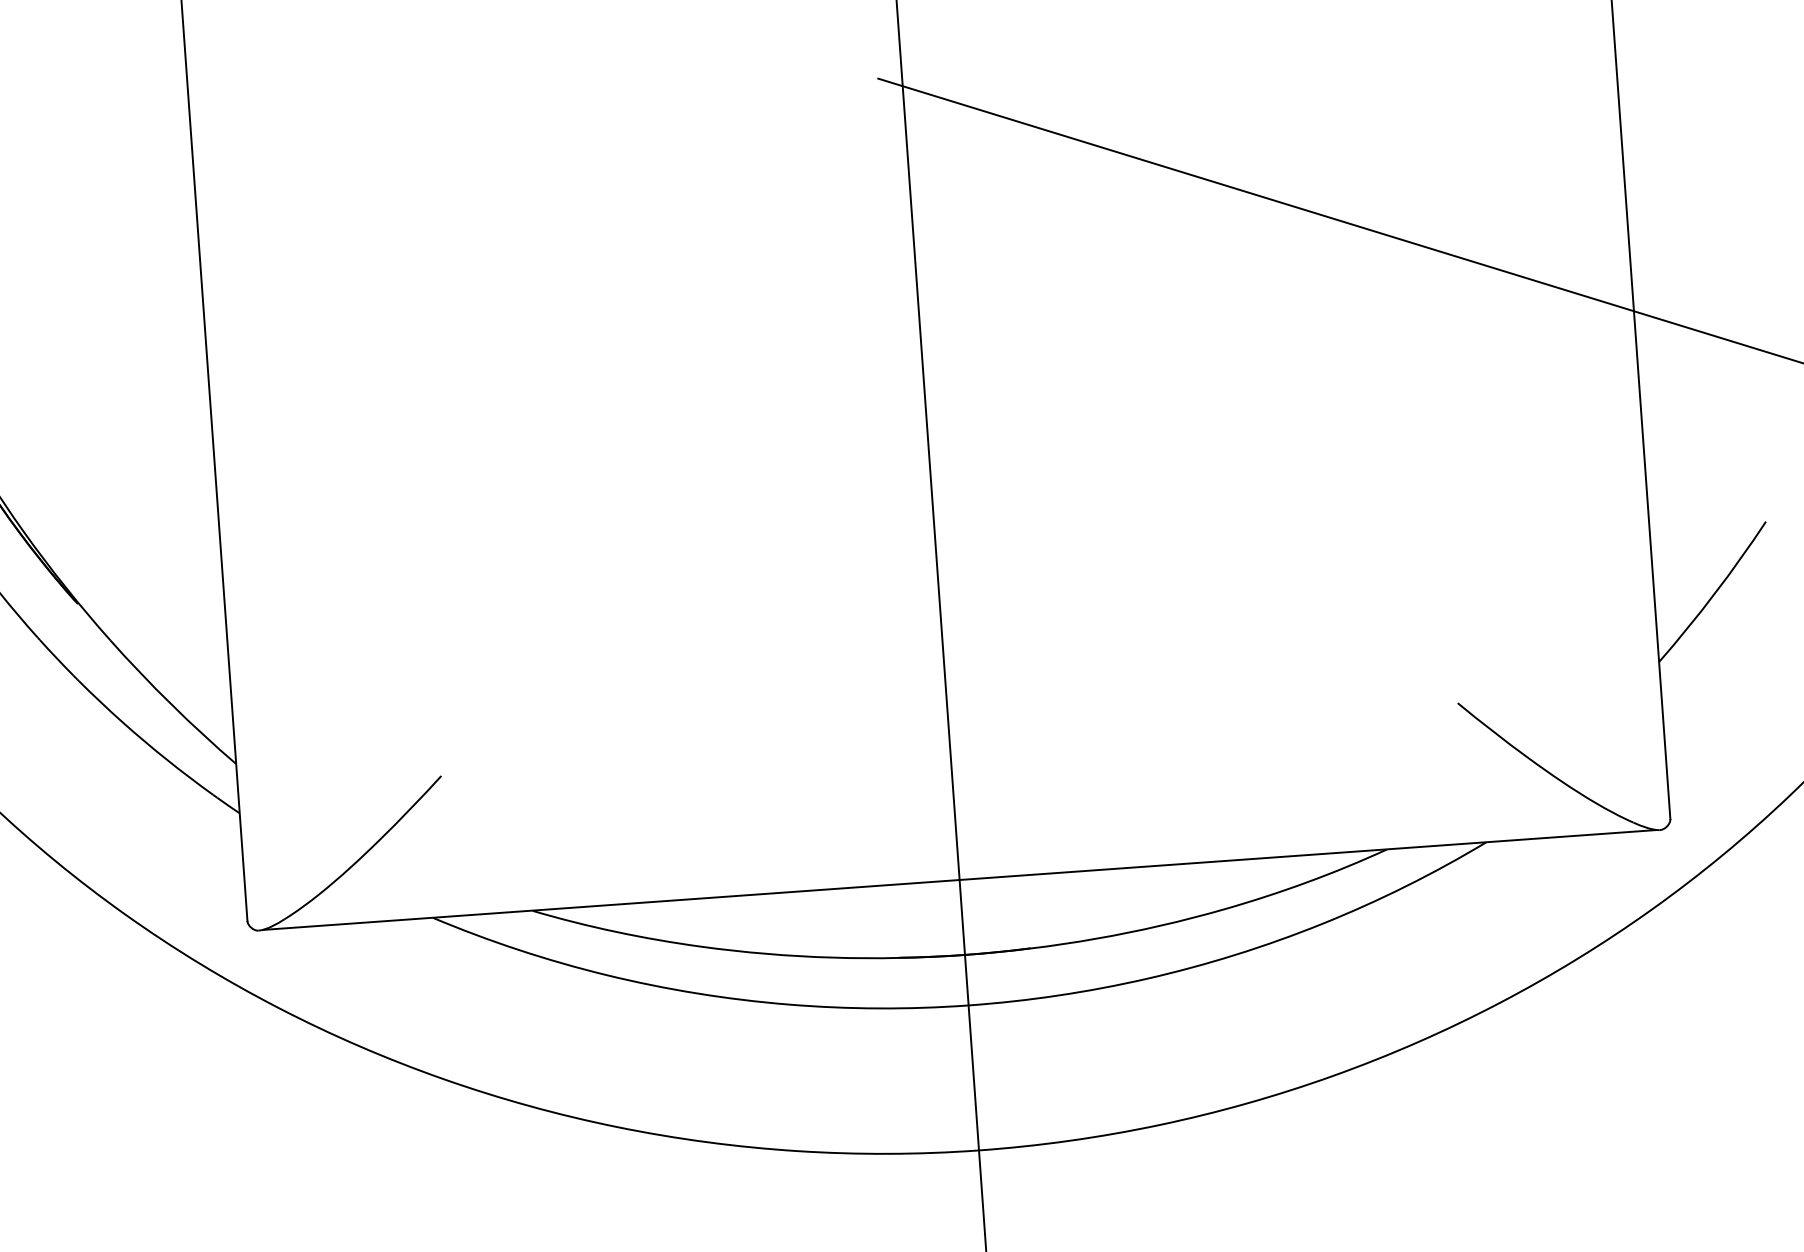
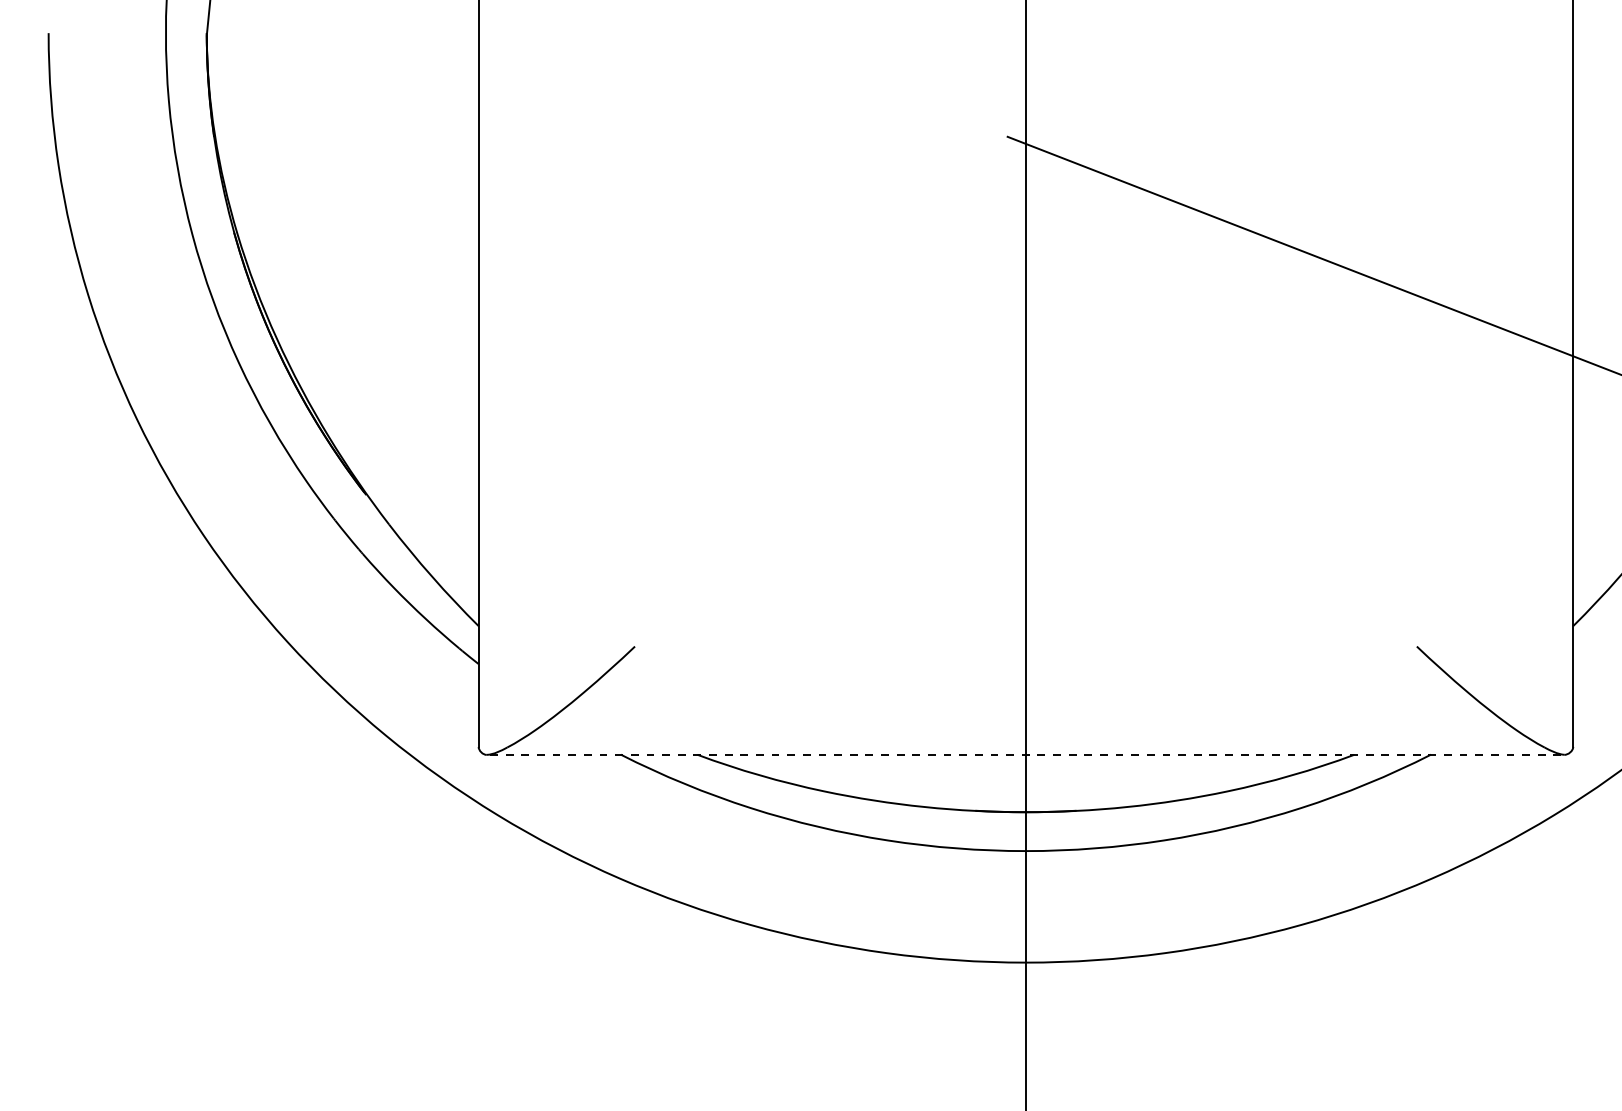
line: (959, 879) -> (1025, 754), solid -> dashed

